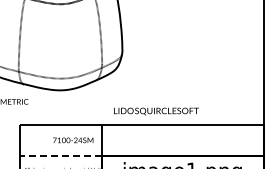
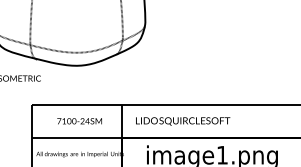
text: (156, 111) -> (183, 121), moved
text: (73, 140) -> (79, 121), moved
line: (60, 155) -> (76, 138), dashed -> solid

